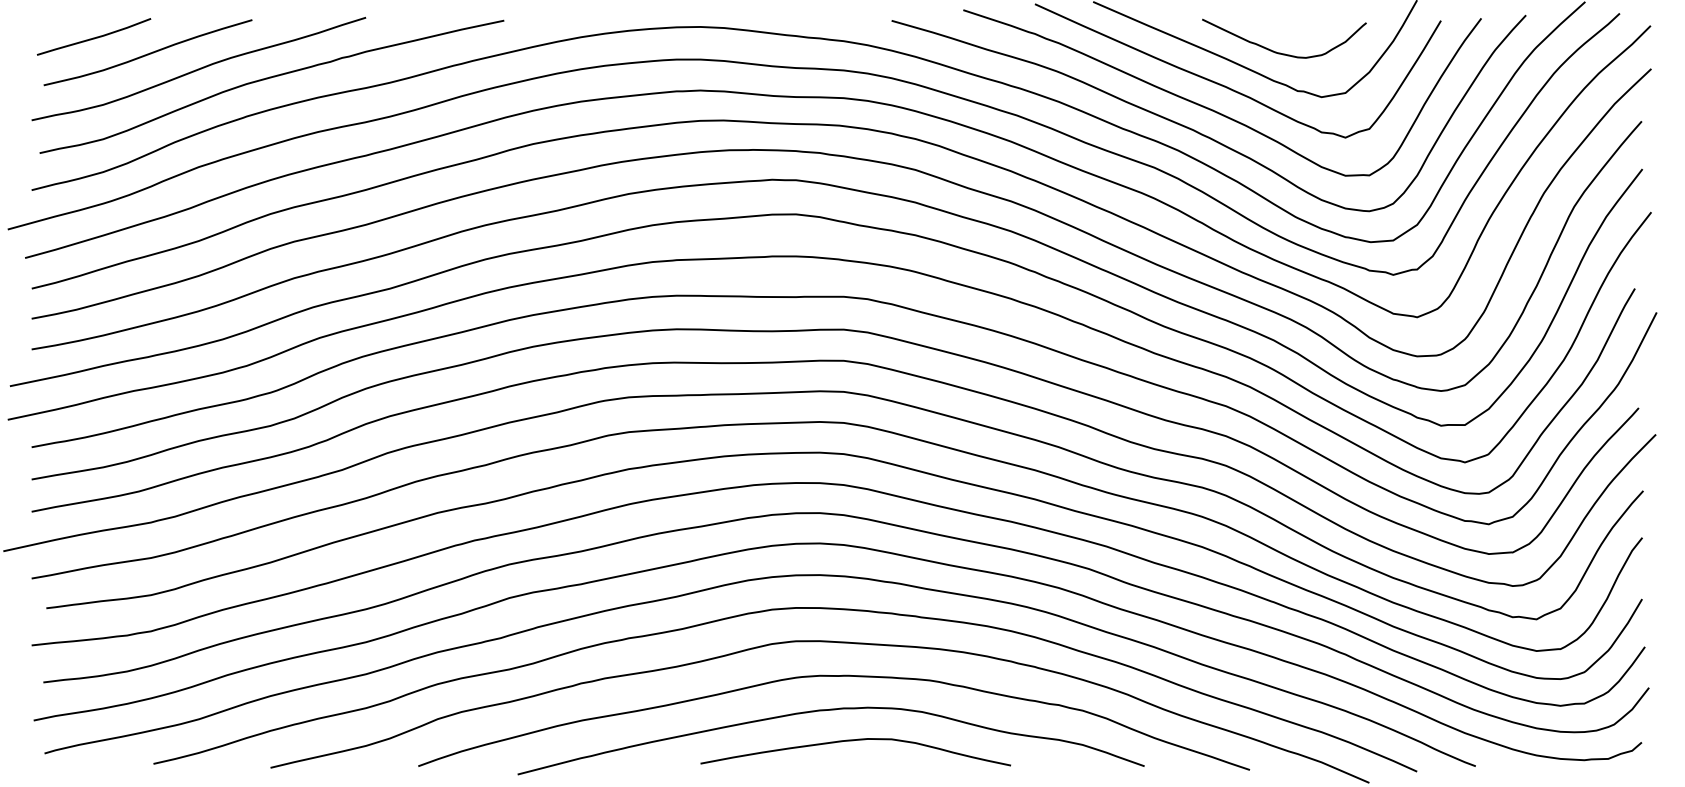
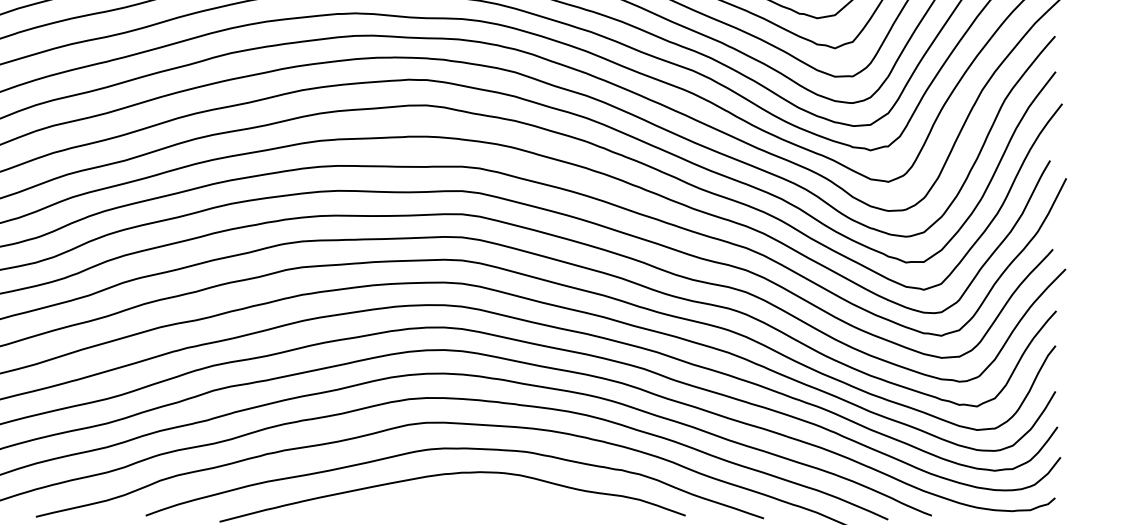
curve: (853, 741) -> (469, 497), removed

